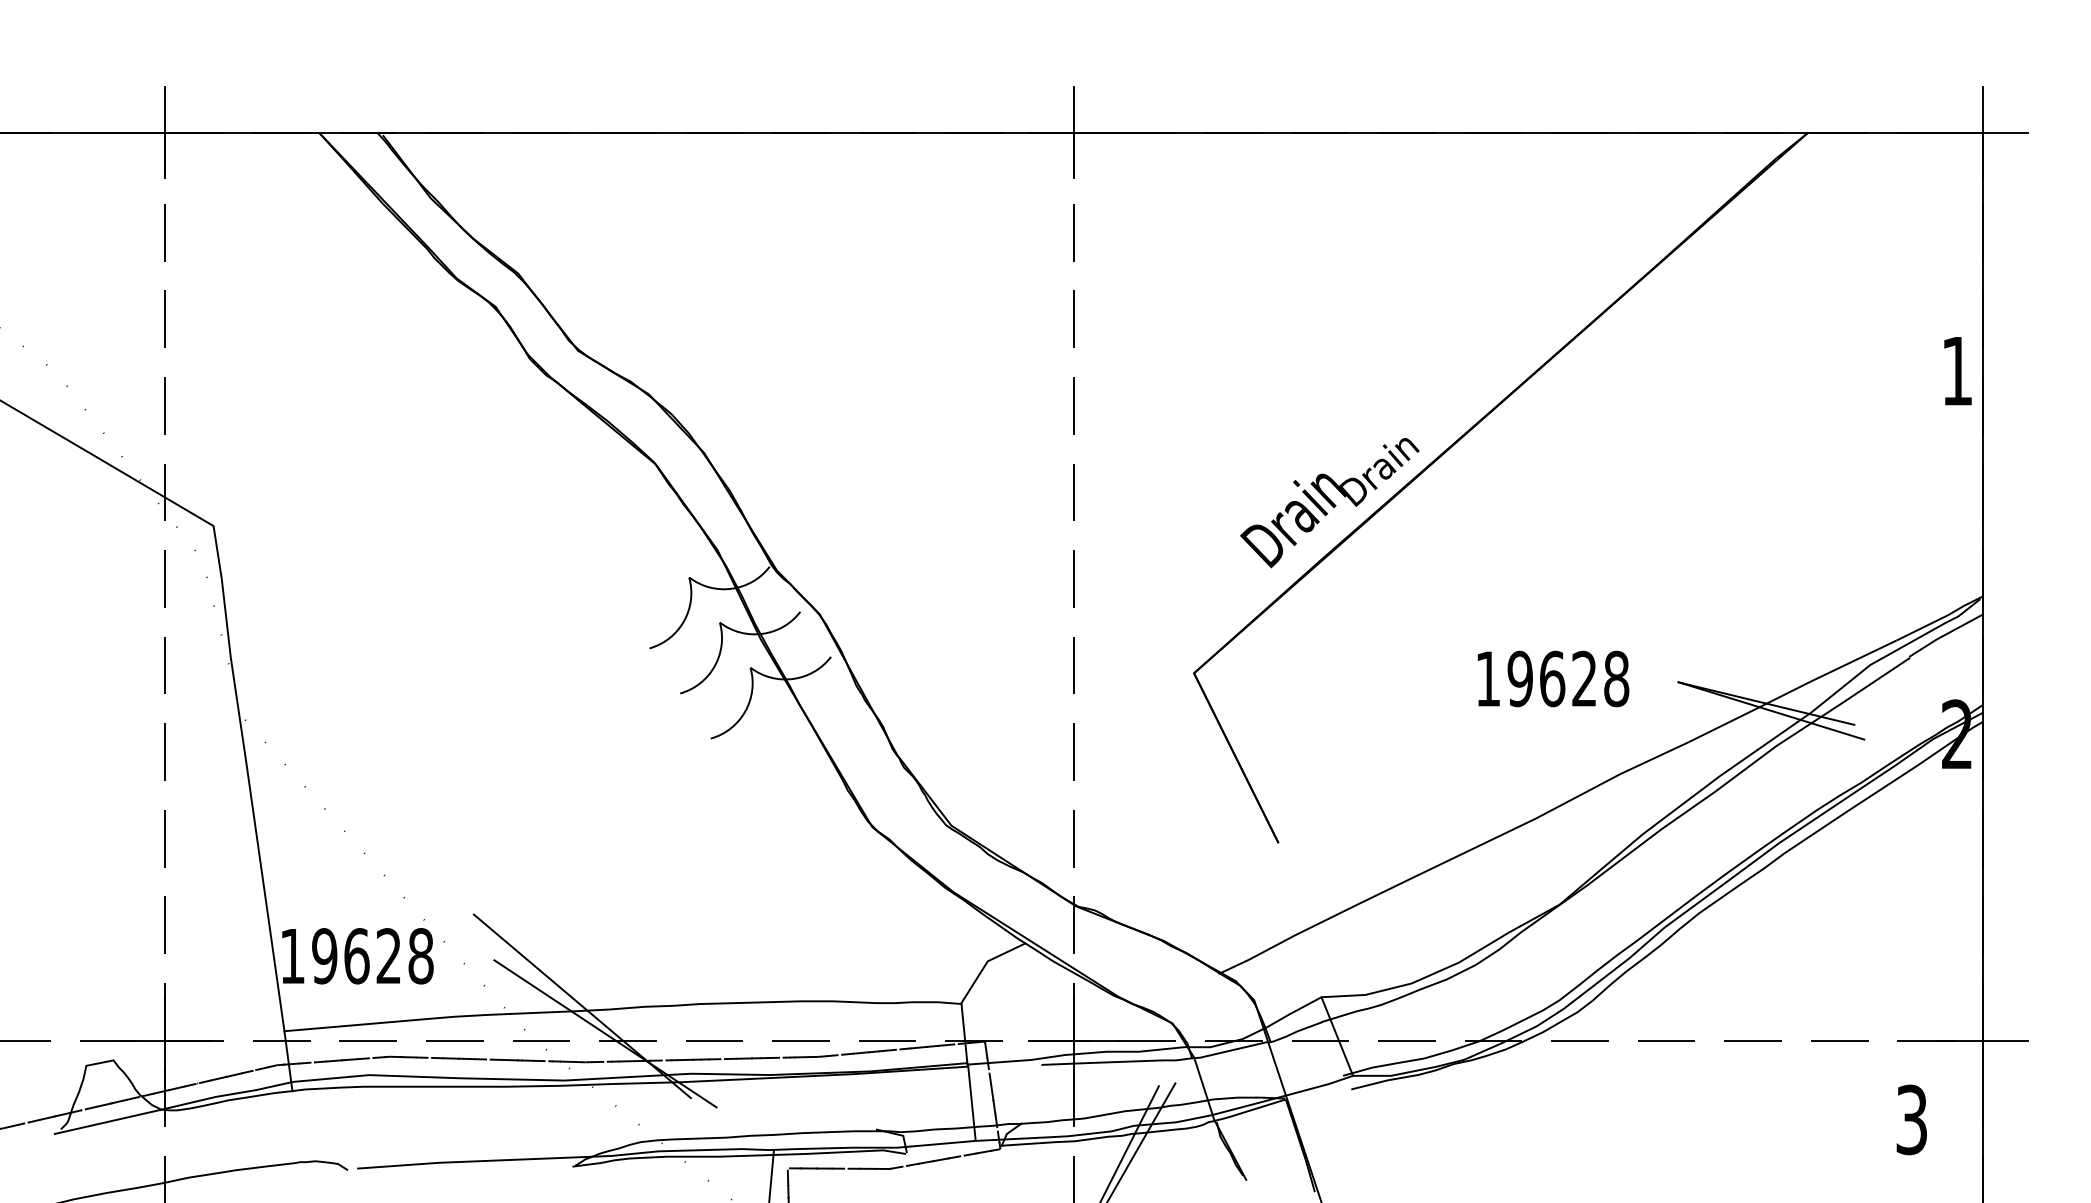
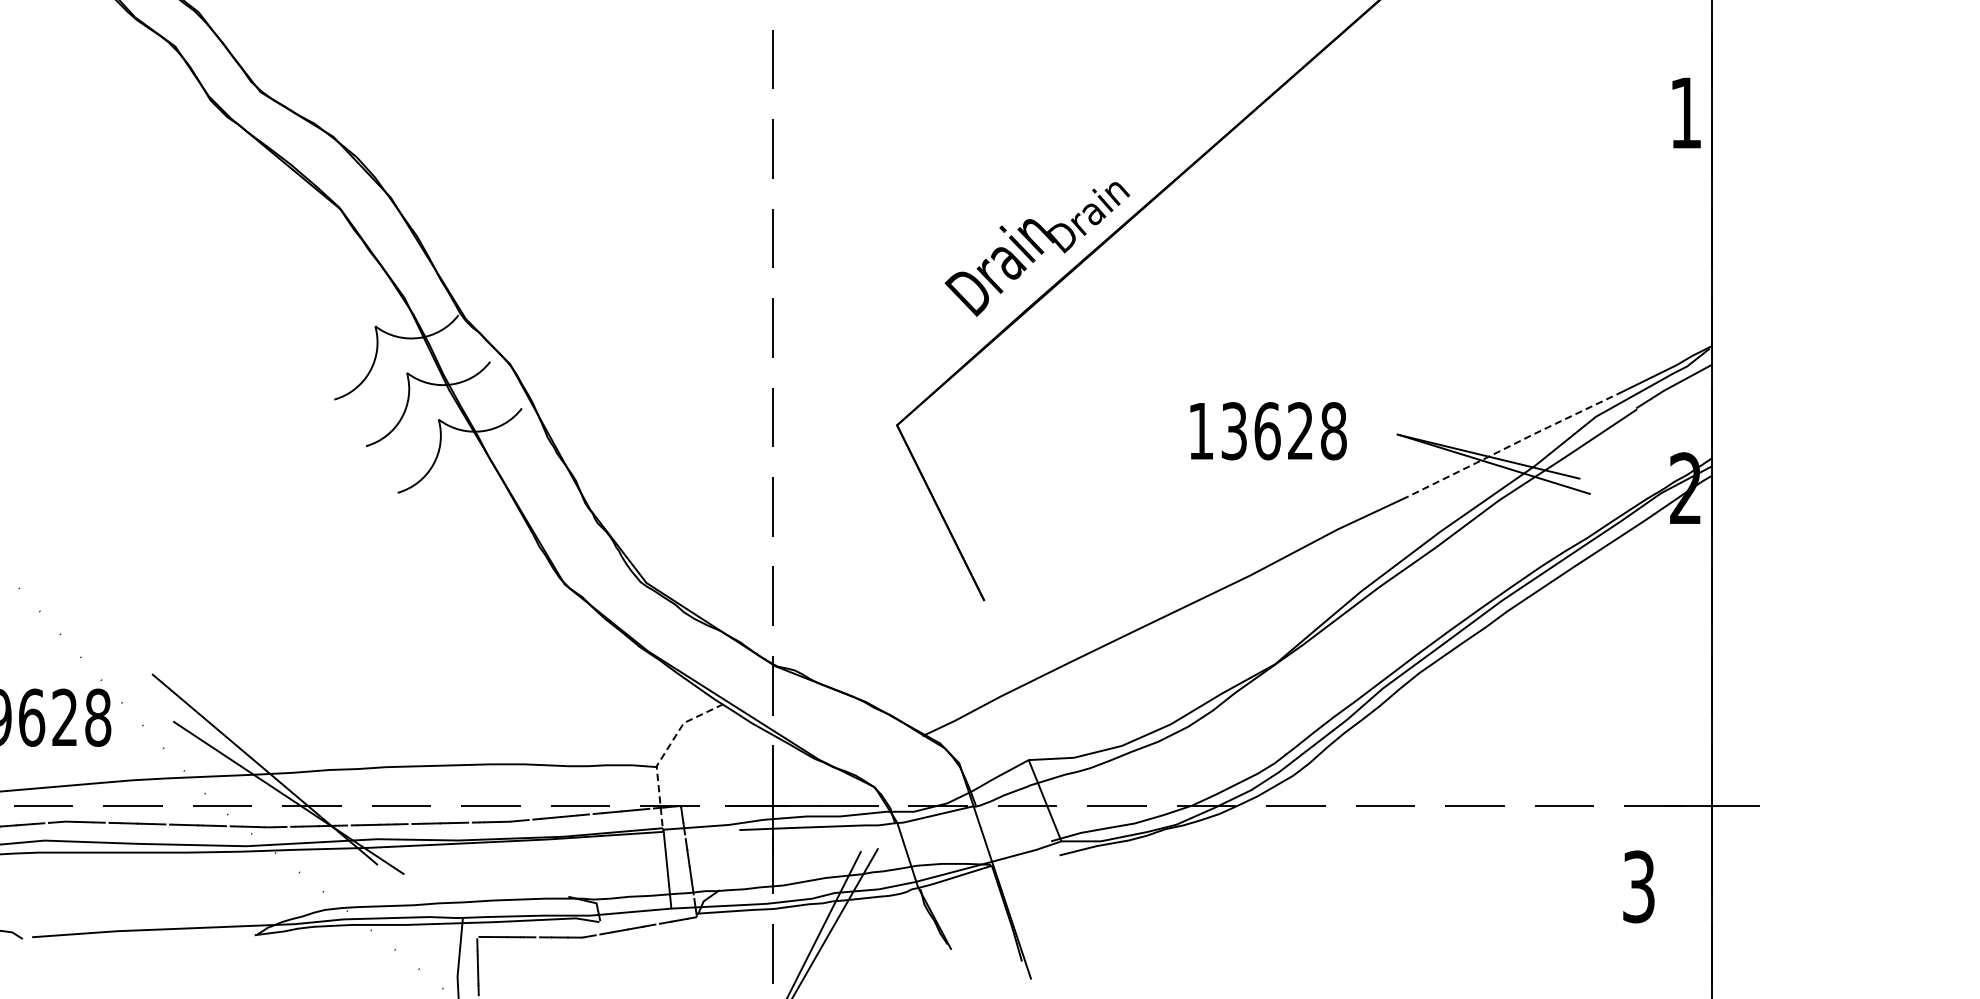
text: (1519, 678) -> (1233, 430), 19628 -> 13628
line: (1792, 690) -> (1515, 443), solid -> dashed
line: (968, 991) -> (663, 754), solid -> dashed

